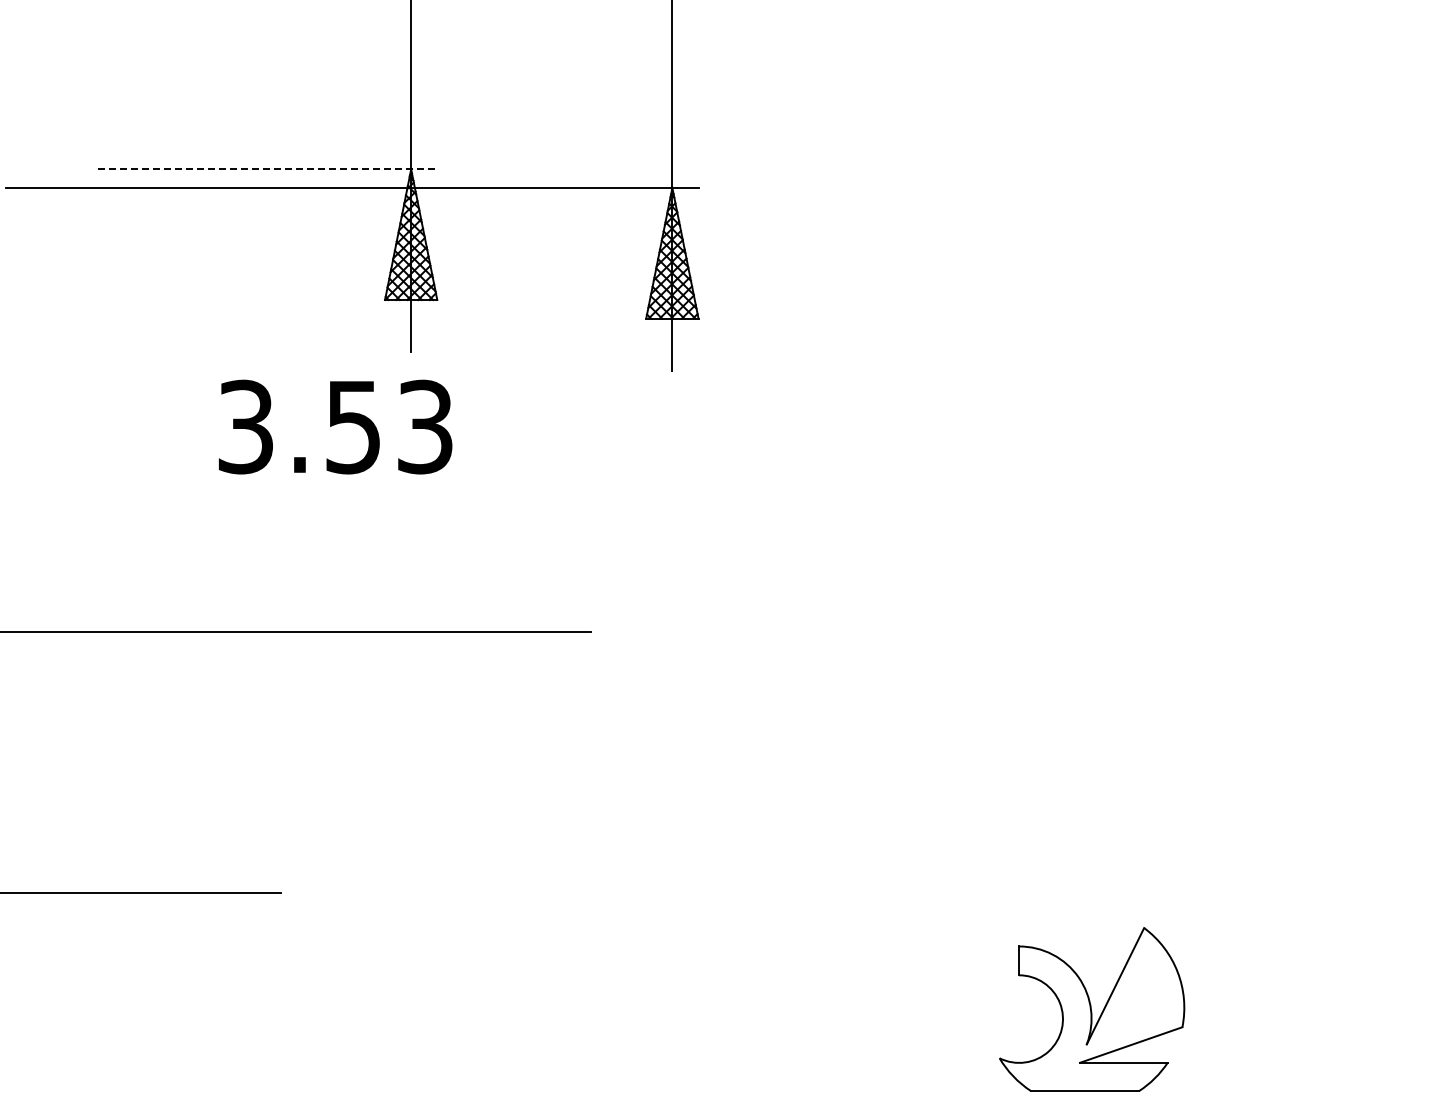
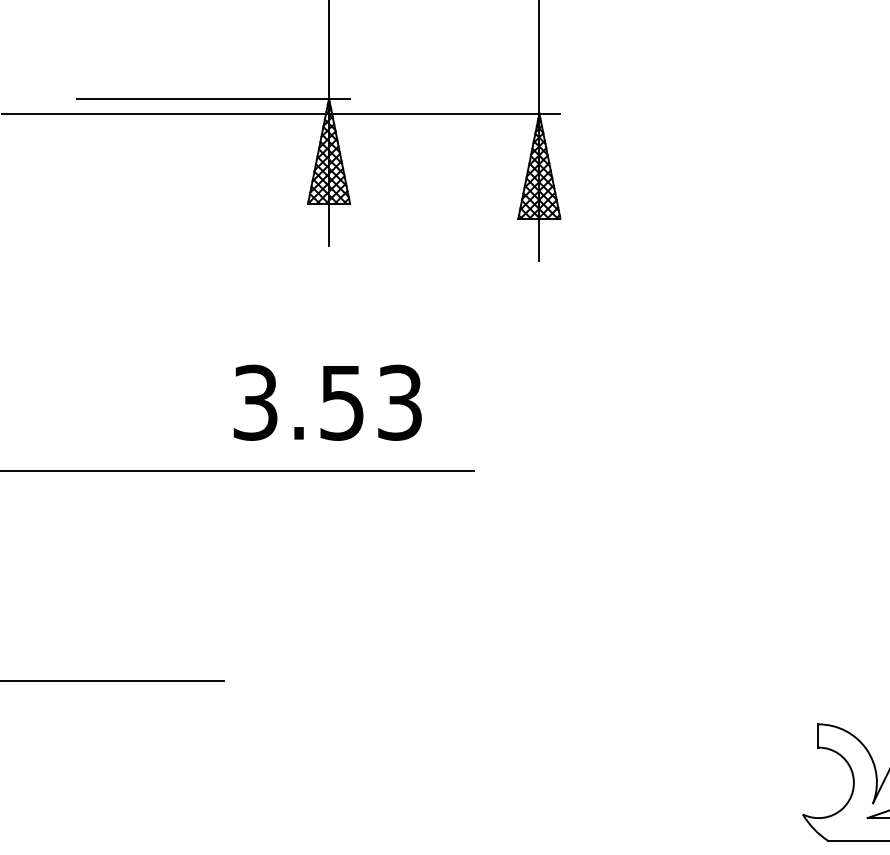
line: (267, 169) -> (213, 98), dashed -> solid
text: (335, 426) -> (327, 402), moved

